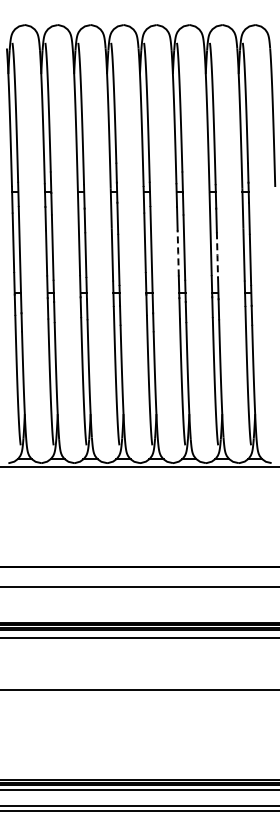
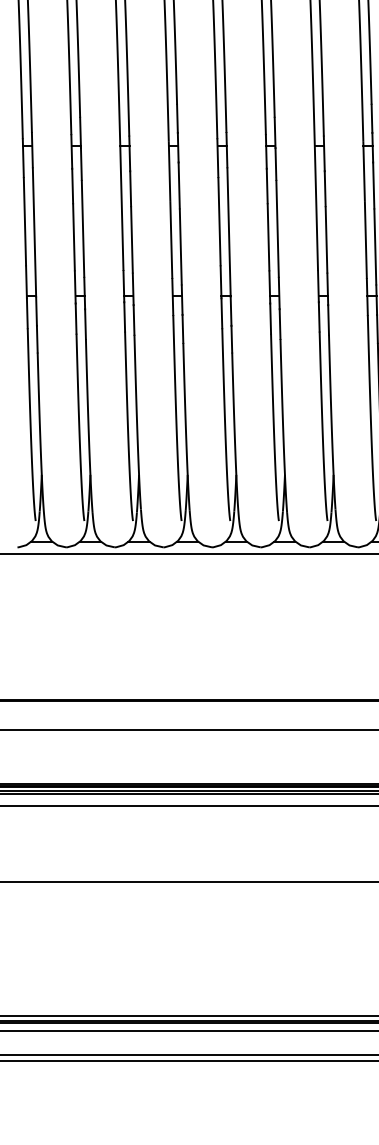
line: (178, 253) -> (268, 237), dashed -> solid
line: (217, 255) -> (326, 240), dashed -> solid

